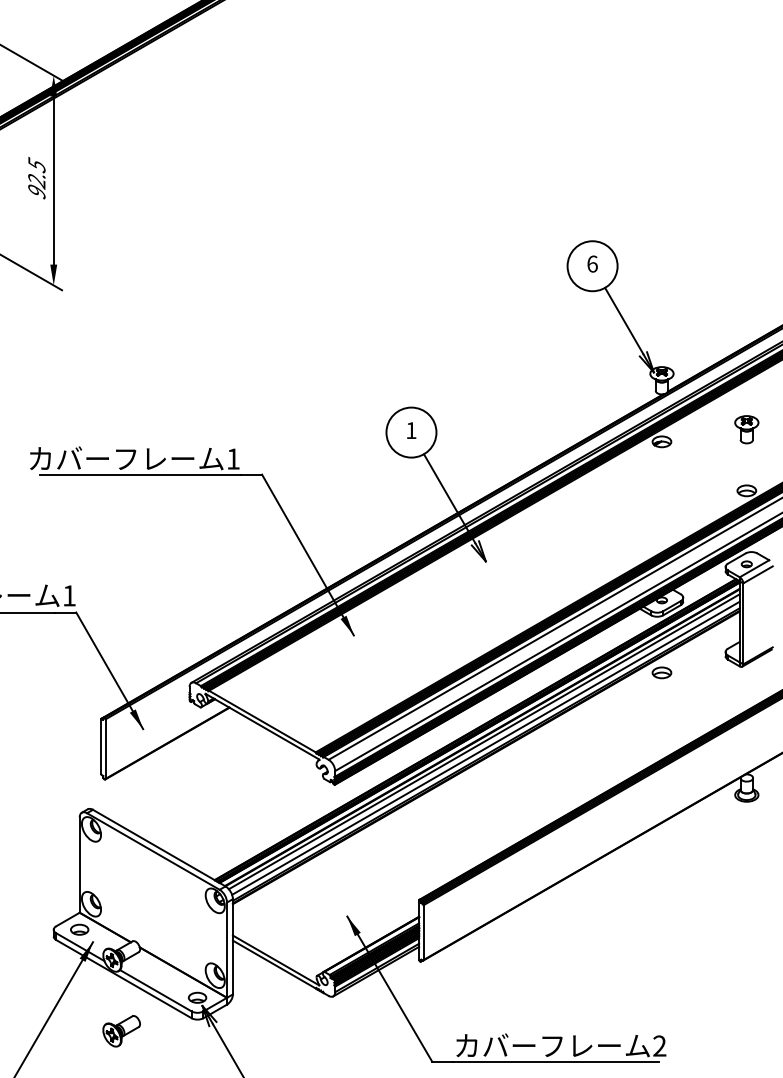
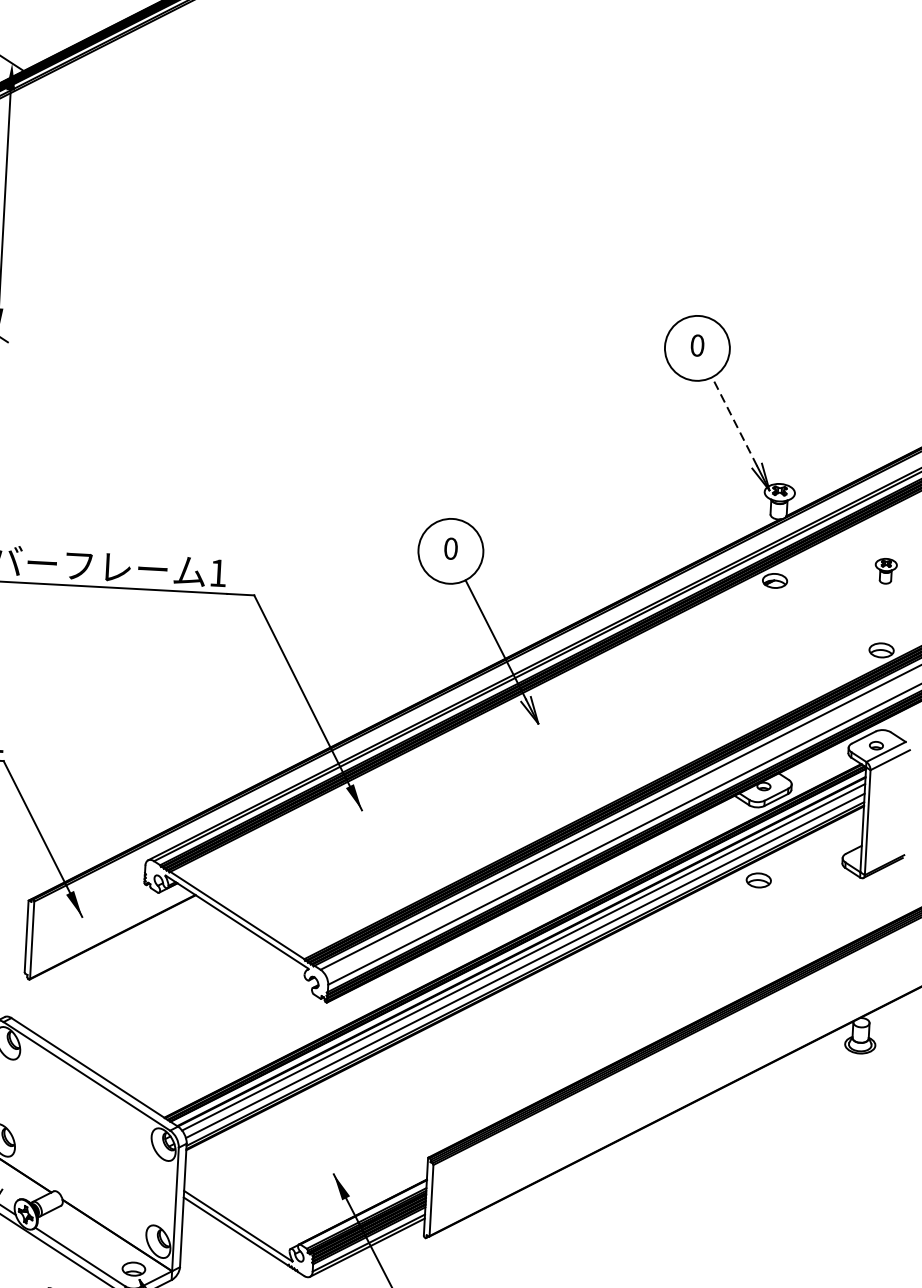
text: (592, 263) -> (697, 344), 6 -> 0
line: (624, 320) -> (734, 420), solid -> dashed
part: (746, 429) -> (885, 570), size x0.7
text: (411, 430) -> (451, 548), 1 -> 0

